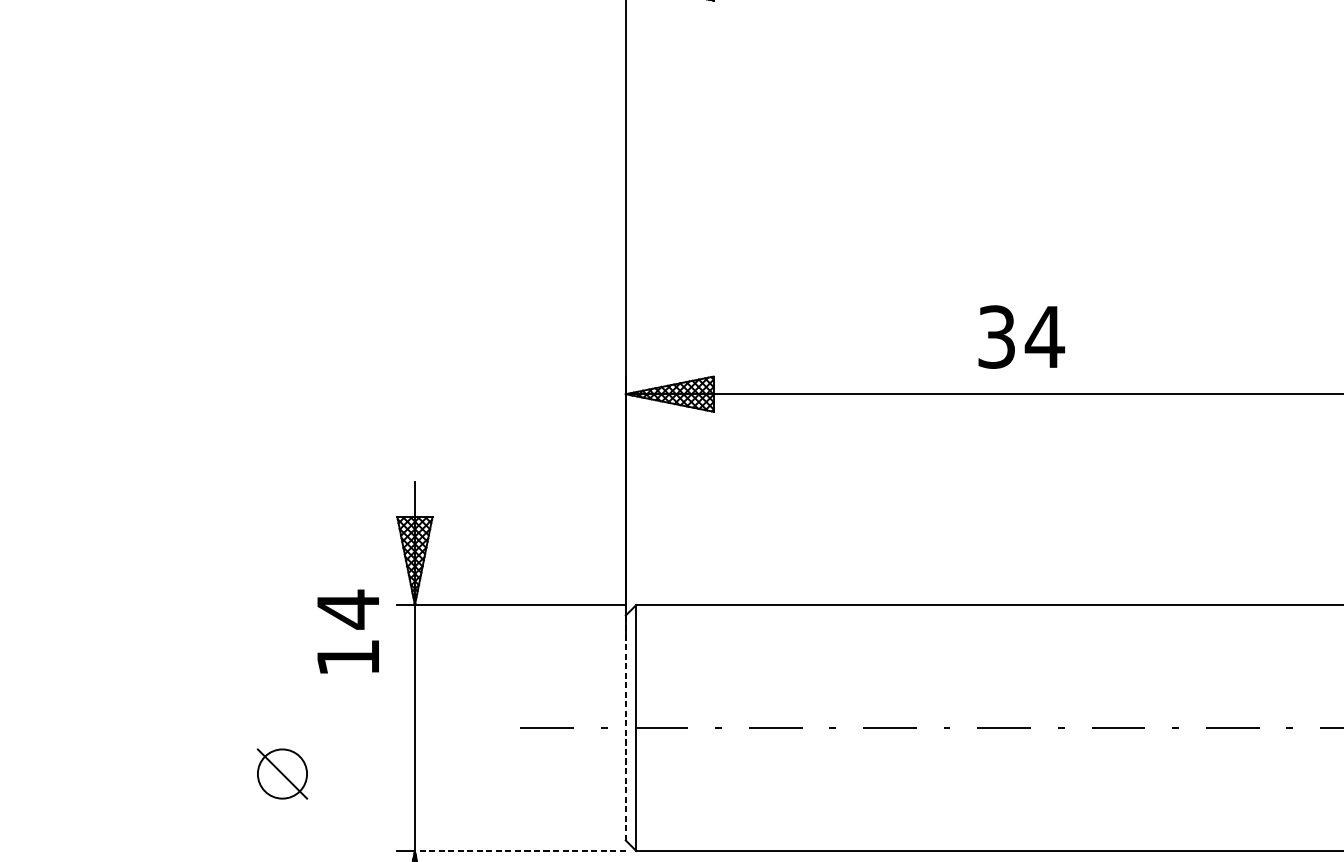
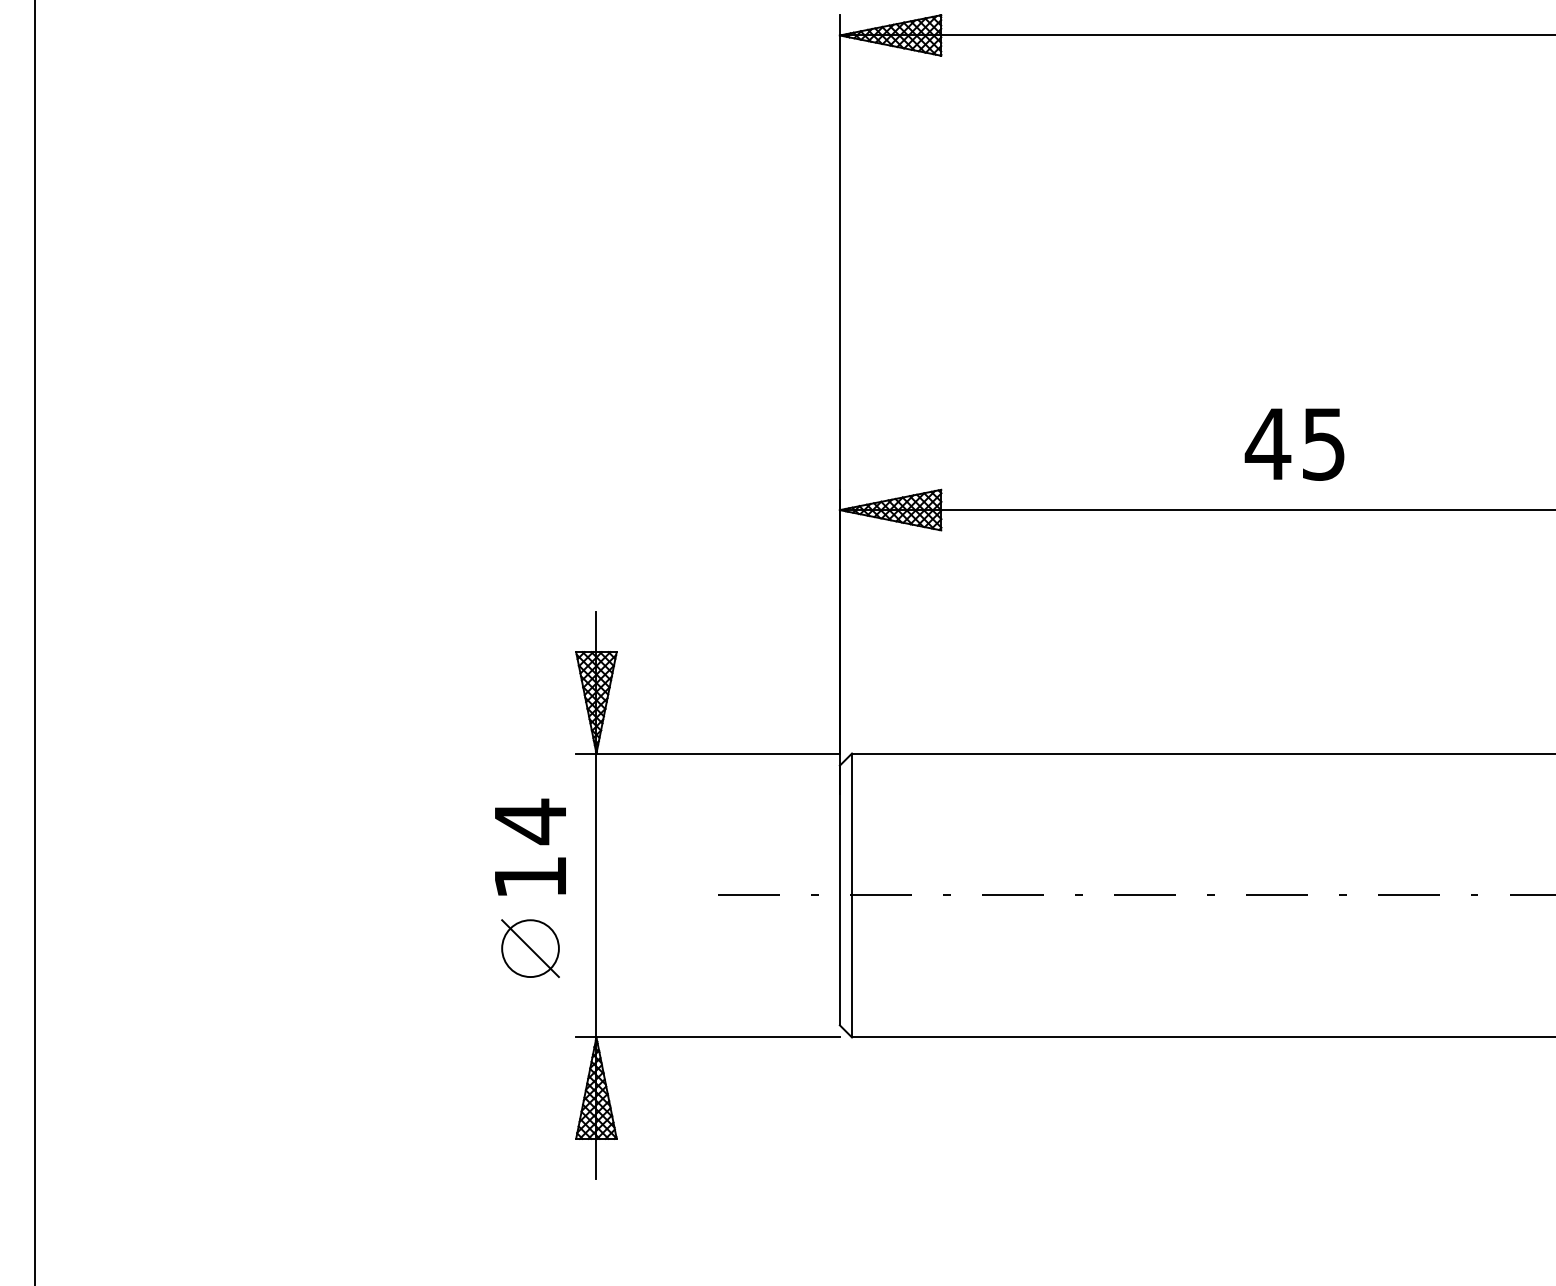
text: (1020, 336) -> (1295, 443), 34 -> 45
text: (348, 631) -> (530, 846), moved
line: (625, 728) -> (839, 895), dashed -> solid
part: (282, 773) -> (530, 948), moved
line: (520, 851) -> (718, 1037), dashed -> solid

